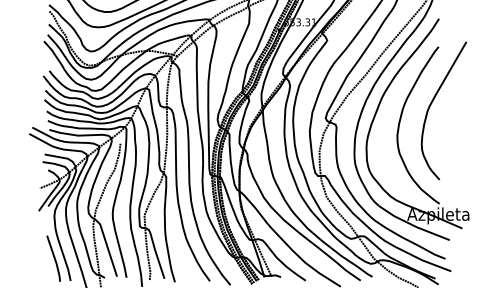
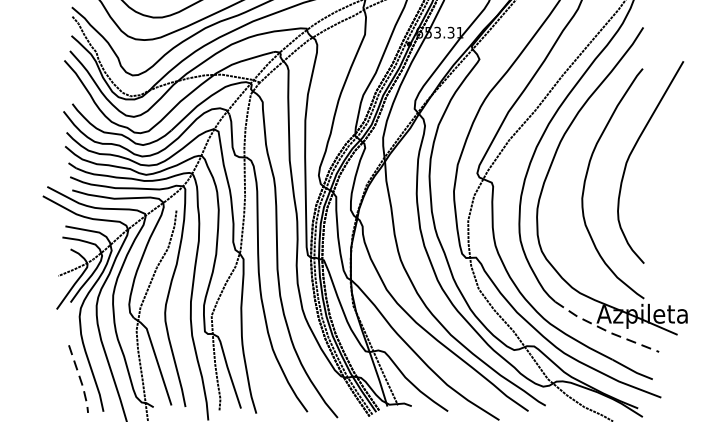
line: (413, 225) -> (605, 330), solid -> dashed
line: (55, 259) -> (81, 380), solid -> dashed

